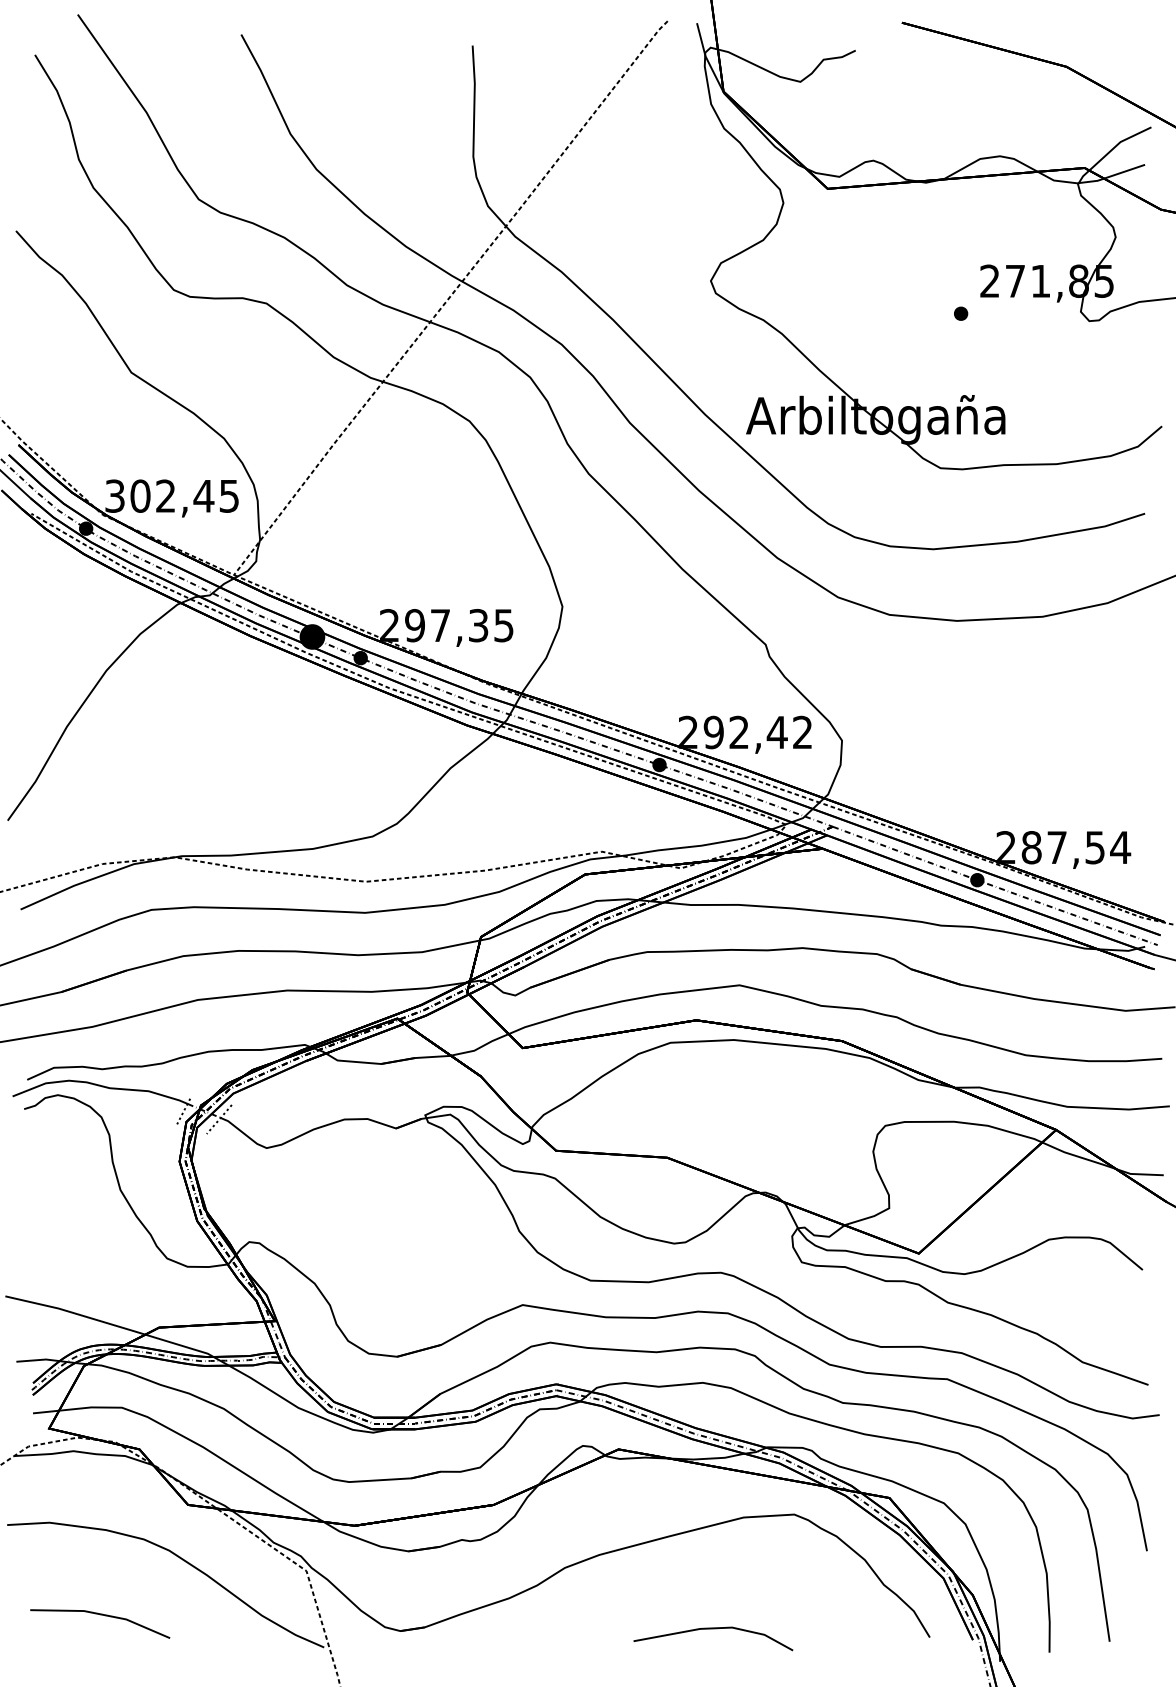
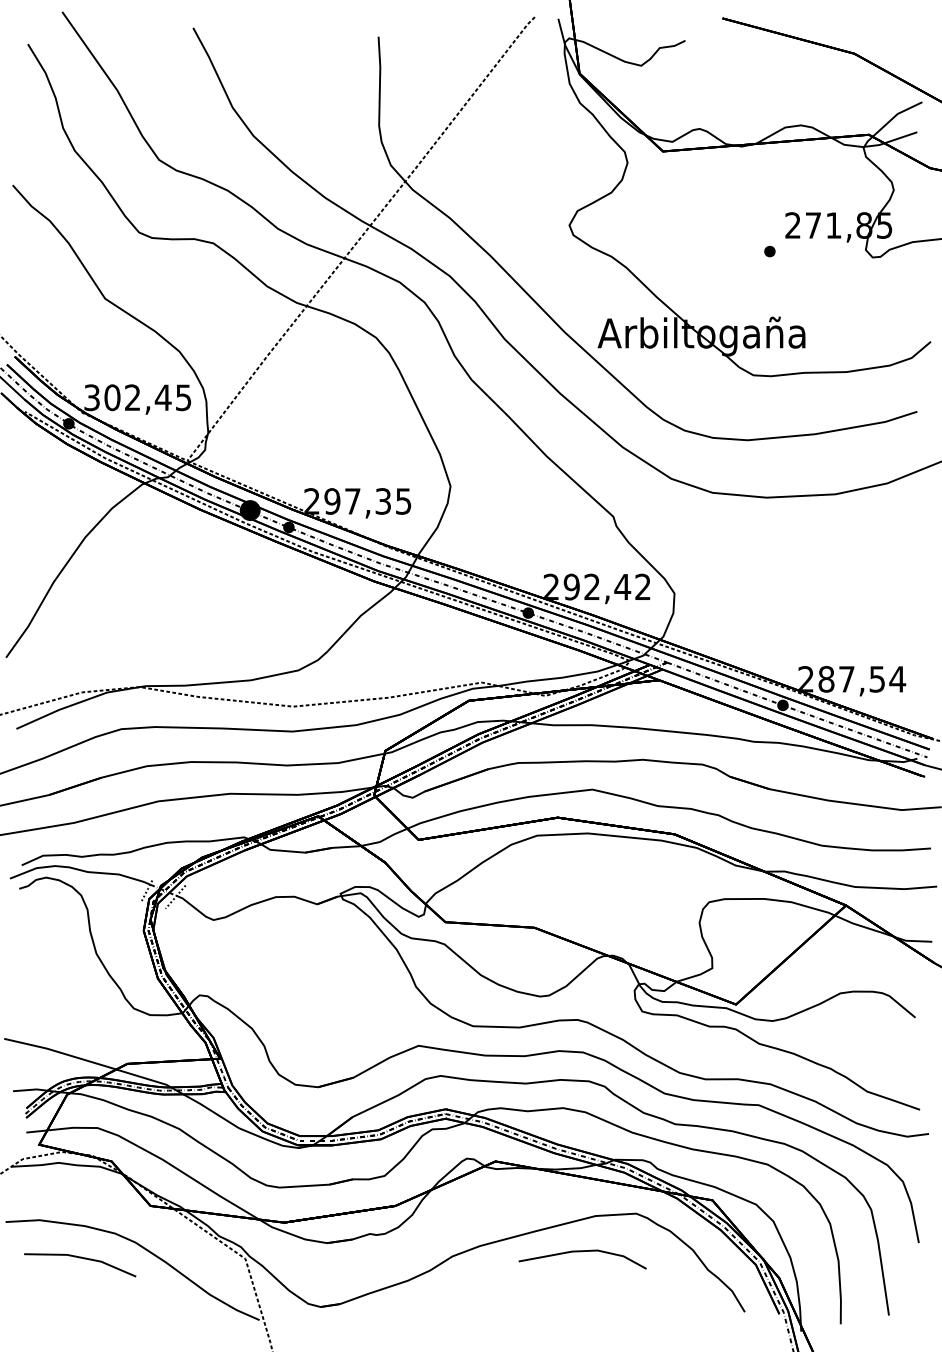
line: (100, 1615) -> (80, 1258), moved
line: (713, 1629) -> (582, 1252), moved

